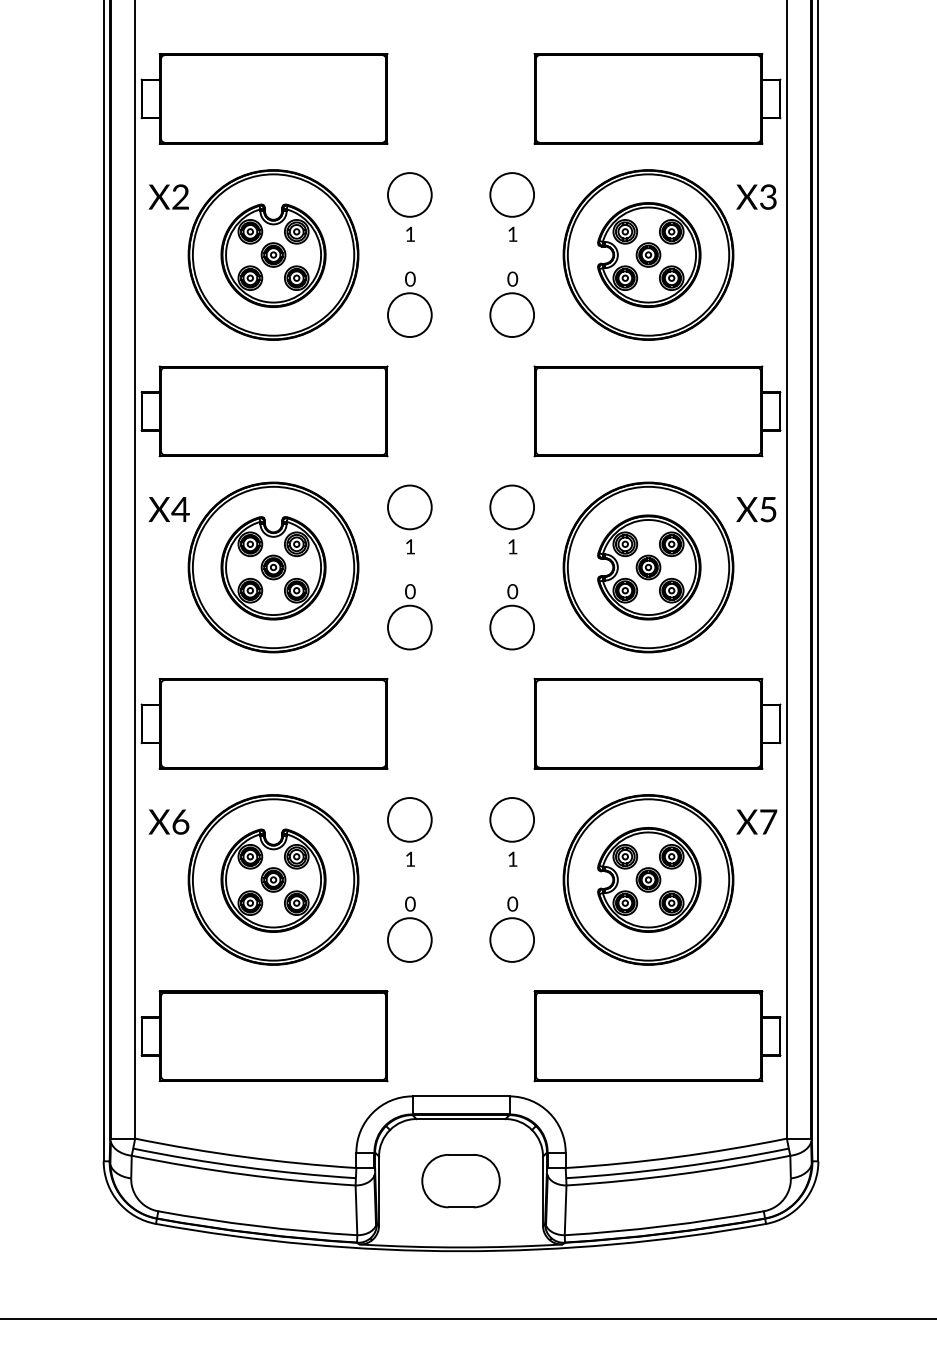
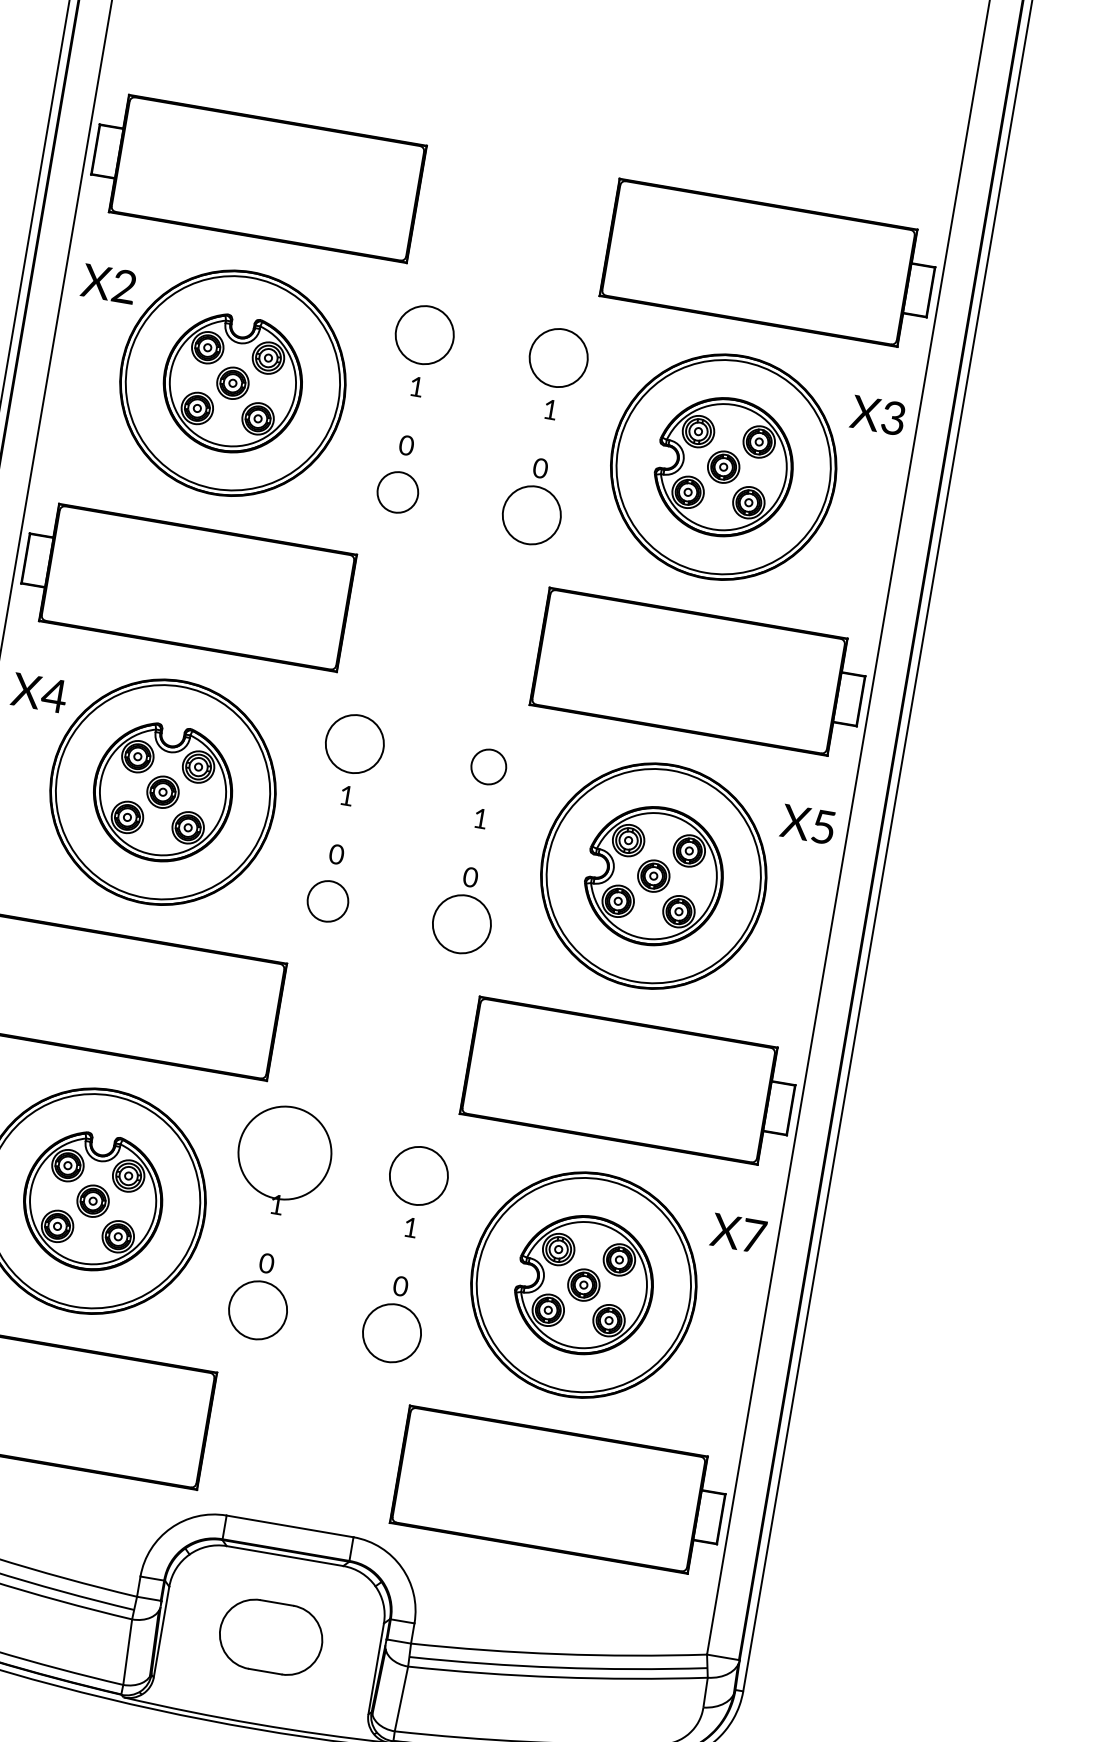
circle: (409, 315) -> (397, 492), size x0.7
circle: (512, 507) -> (489, 767), size x0.6
circle: (409, 627) -> (327, 901), size x0.7
circle: (409, 819) -> (284, 1152), size x1.6

